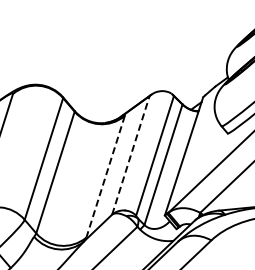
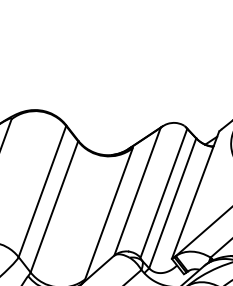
line: (131, 154) -> (138, 190), dashed -> solid
line: (105, 176) -> (108, 213), dashed -> solid

